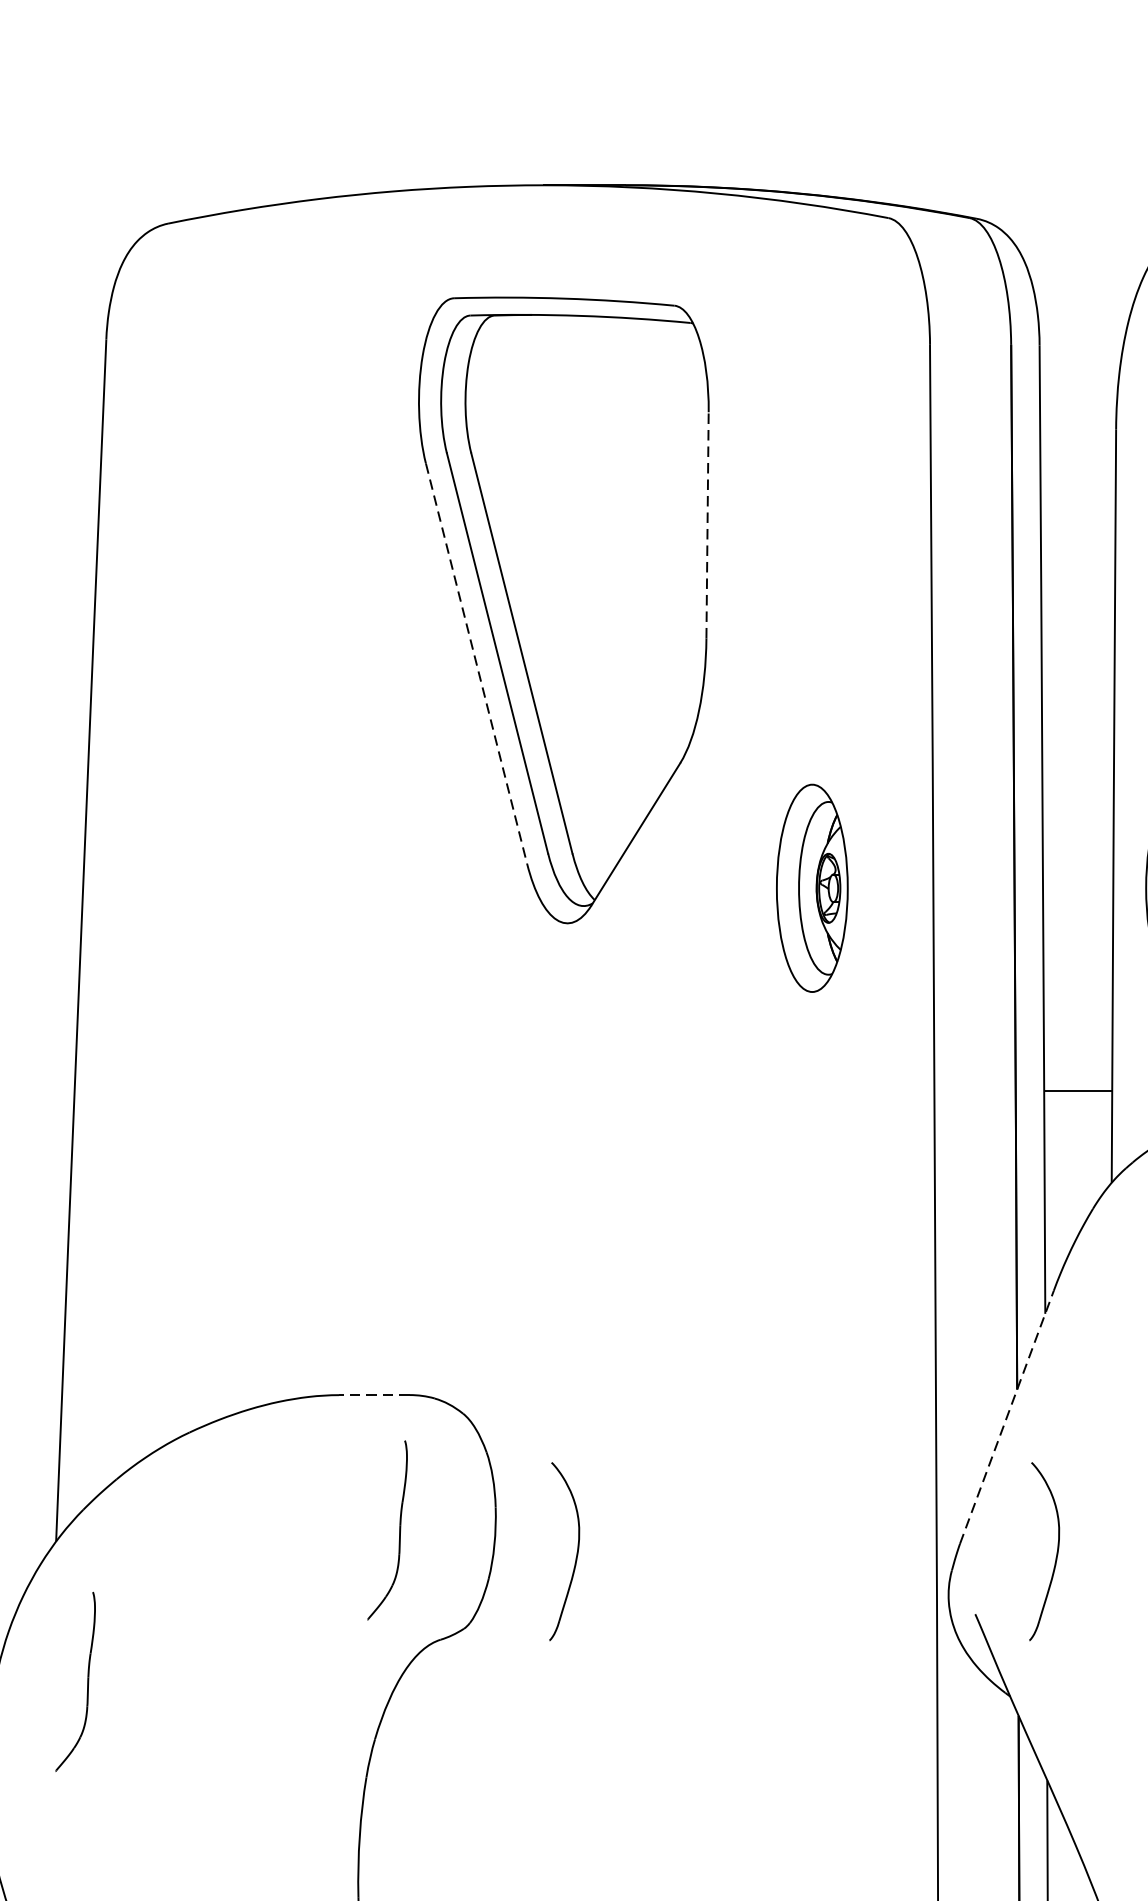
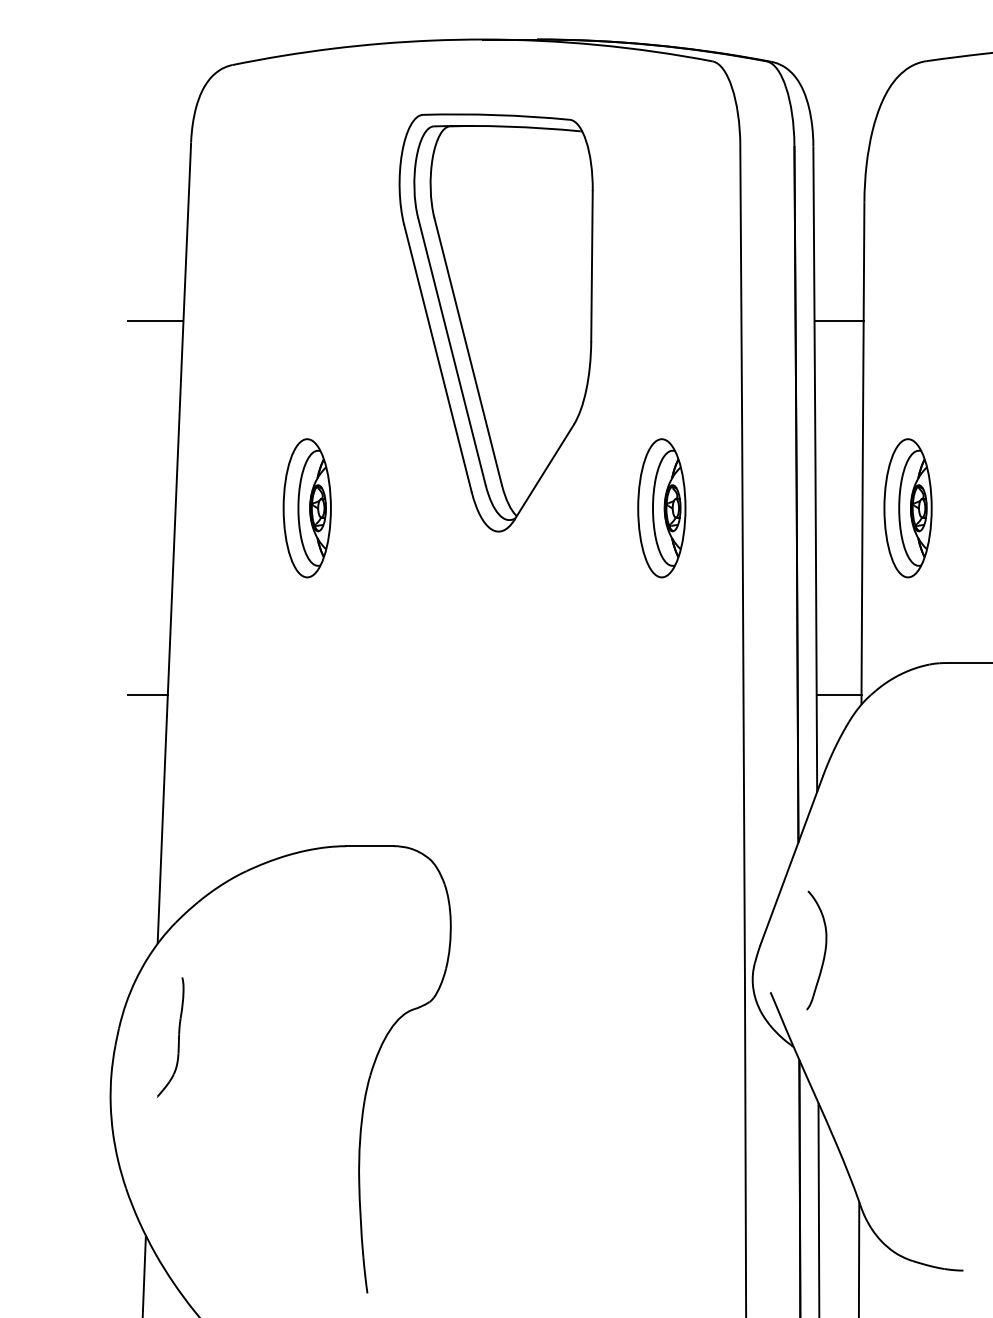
line: (706, 524) -> (591, 265), dashed -> solid
line: (52, 608) -> (155, 321), added
line: (1077, 608) -> (838, 321), added
line: (475, 663) -> (437, 358), dashed -> solid
part: (279, 888) -> (306, 508), added
line: (1077, 1091) -> (838, 695), moved
line: (40, 1169) -> (147, 695), added
line: (373, 1395) -> (369, 846), dashed -> solid
line: (1006, 1416) -> (791, 860), dashed -> solid
part: (399, 1530) -> (386, 936), removed
part: (576, 1551) -> (504, 950), removed

